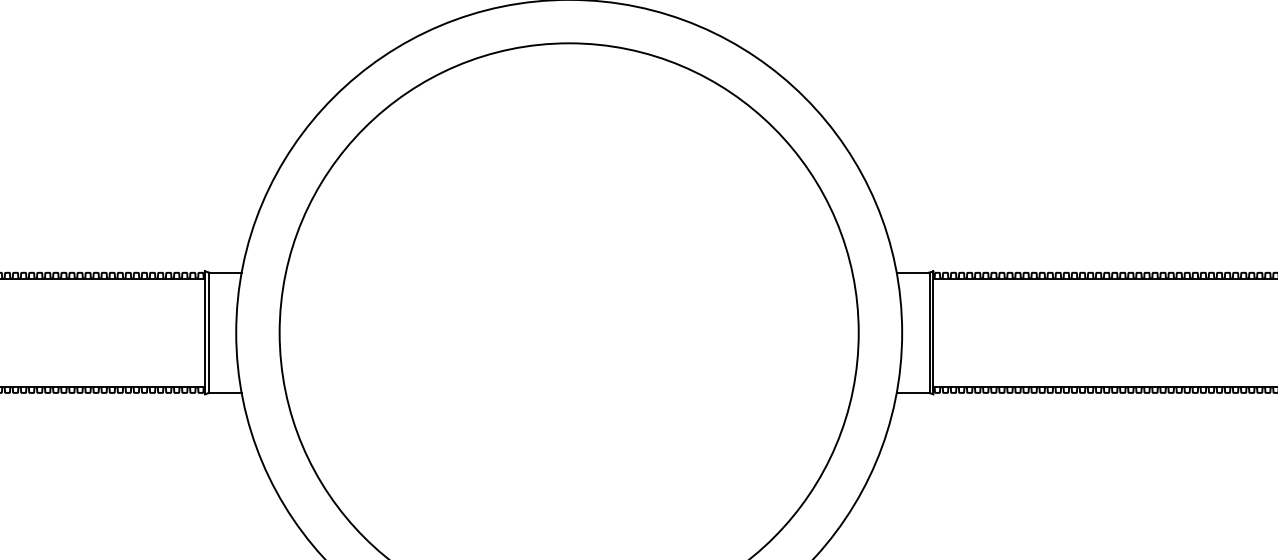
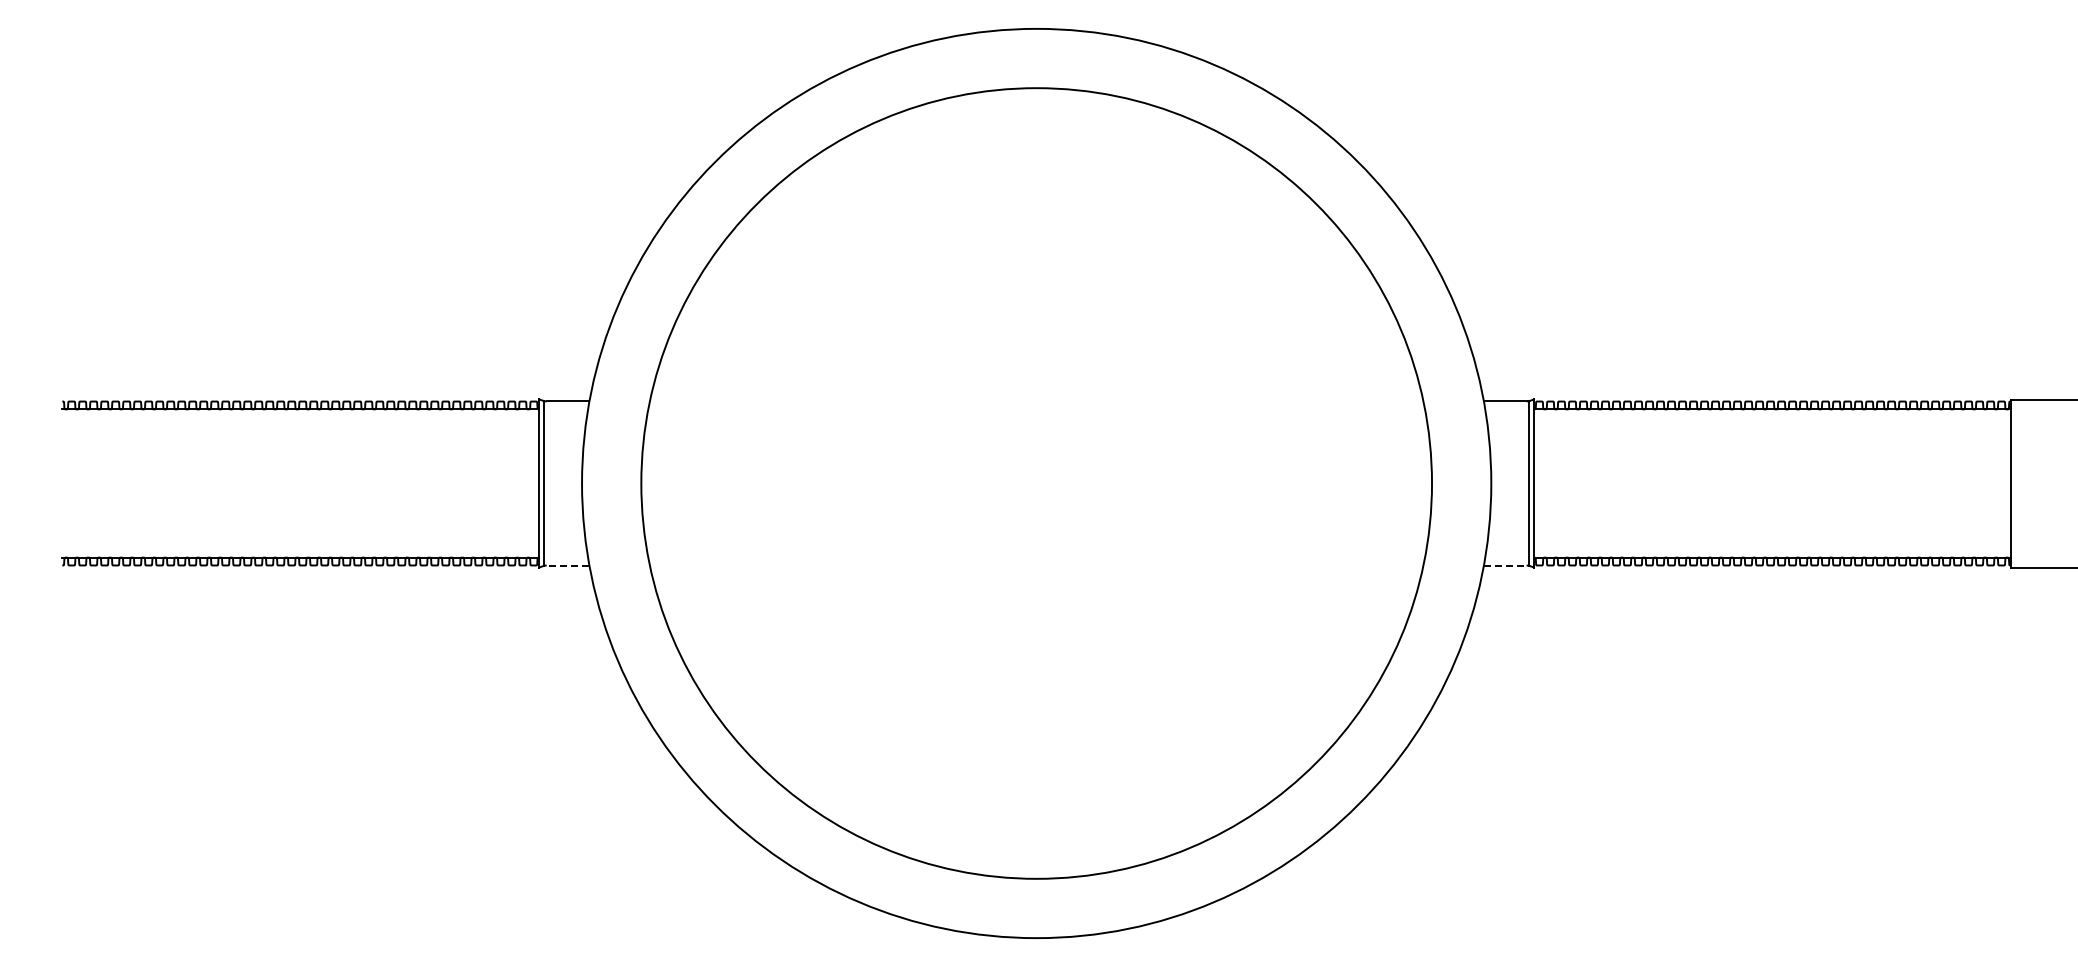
line: (225, 392) -> (567, 565), solid -> dashed
line: (912, 392) -> (1505, 565), solid -> dashed

